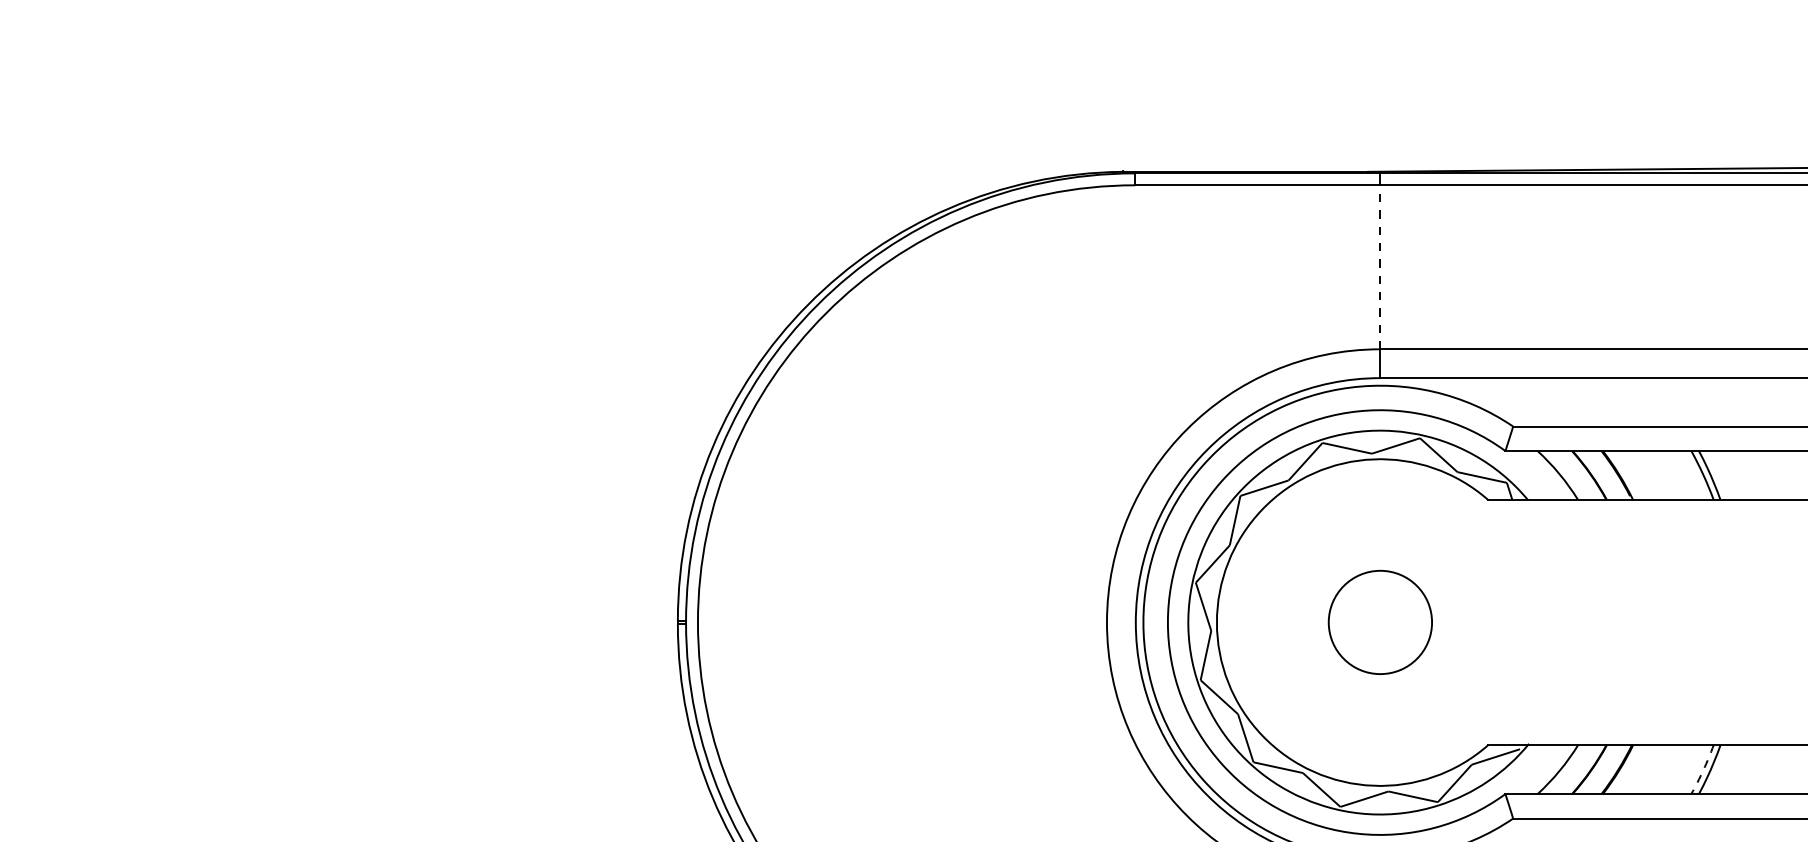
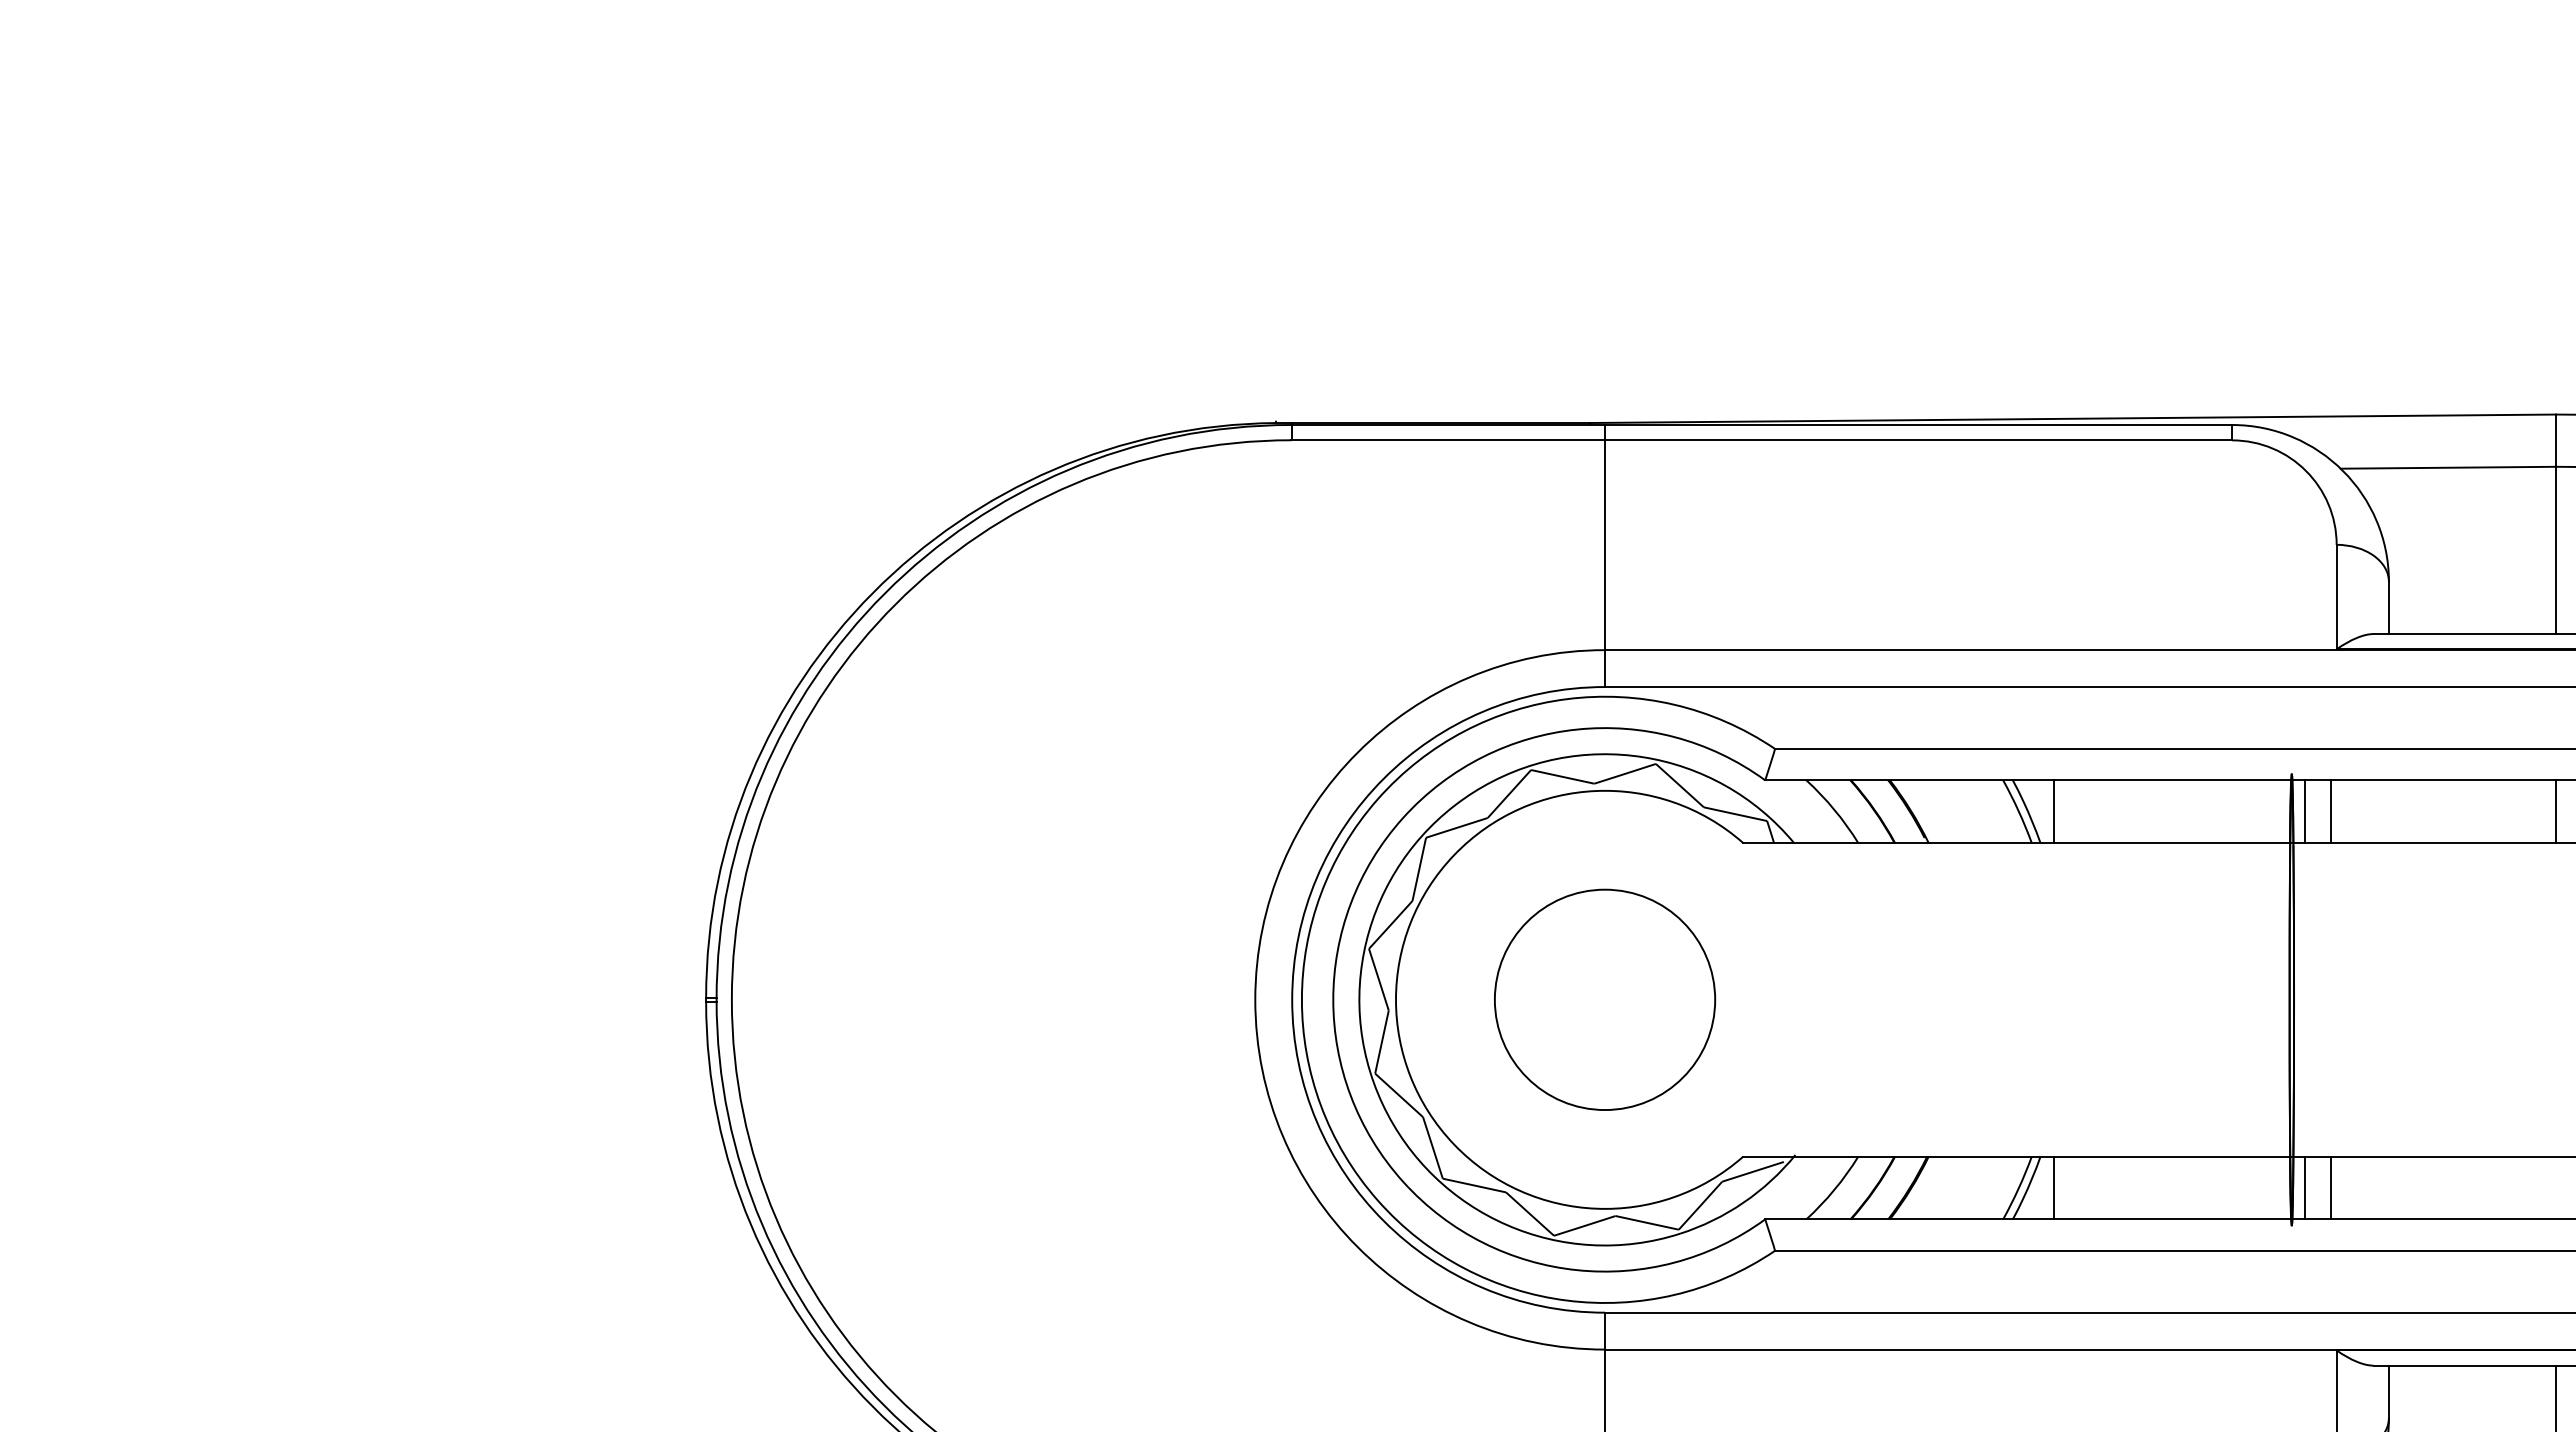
line: (1380, 267) -> (1605, 545), dashed -> solid
line: (1731, 475) -> (2054, 811), added
circle: (1380, 622) -> (1605, 999), size x1.67
arc: (1703, 769) -> (2018, 1188), dashed -> solid
line: (1731, 769) -> (2054, 1187), added

